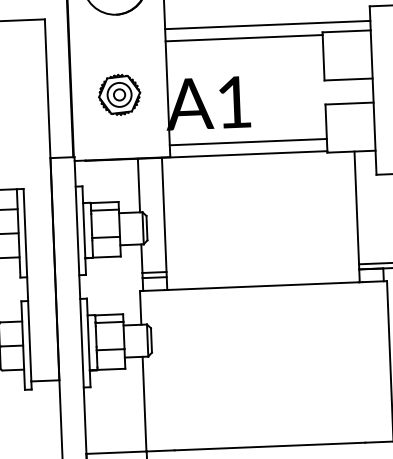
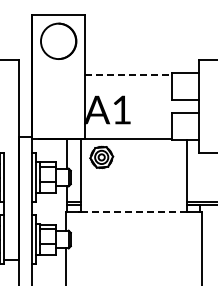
line: (266, 25) -> (141, 68), removed
line: (245, 37) -> (129, 74), solid -> dashed
part: (119, 93) -> (101, 156), moved
line: (247, 142) -> (128, 132), removed
line: (262, 286) -> (133, 212), solid -> dashed

